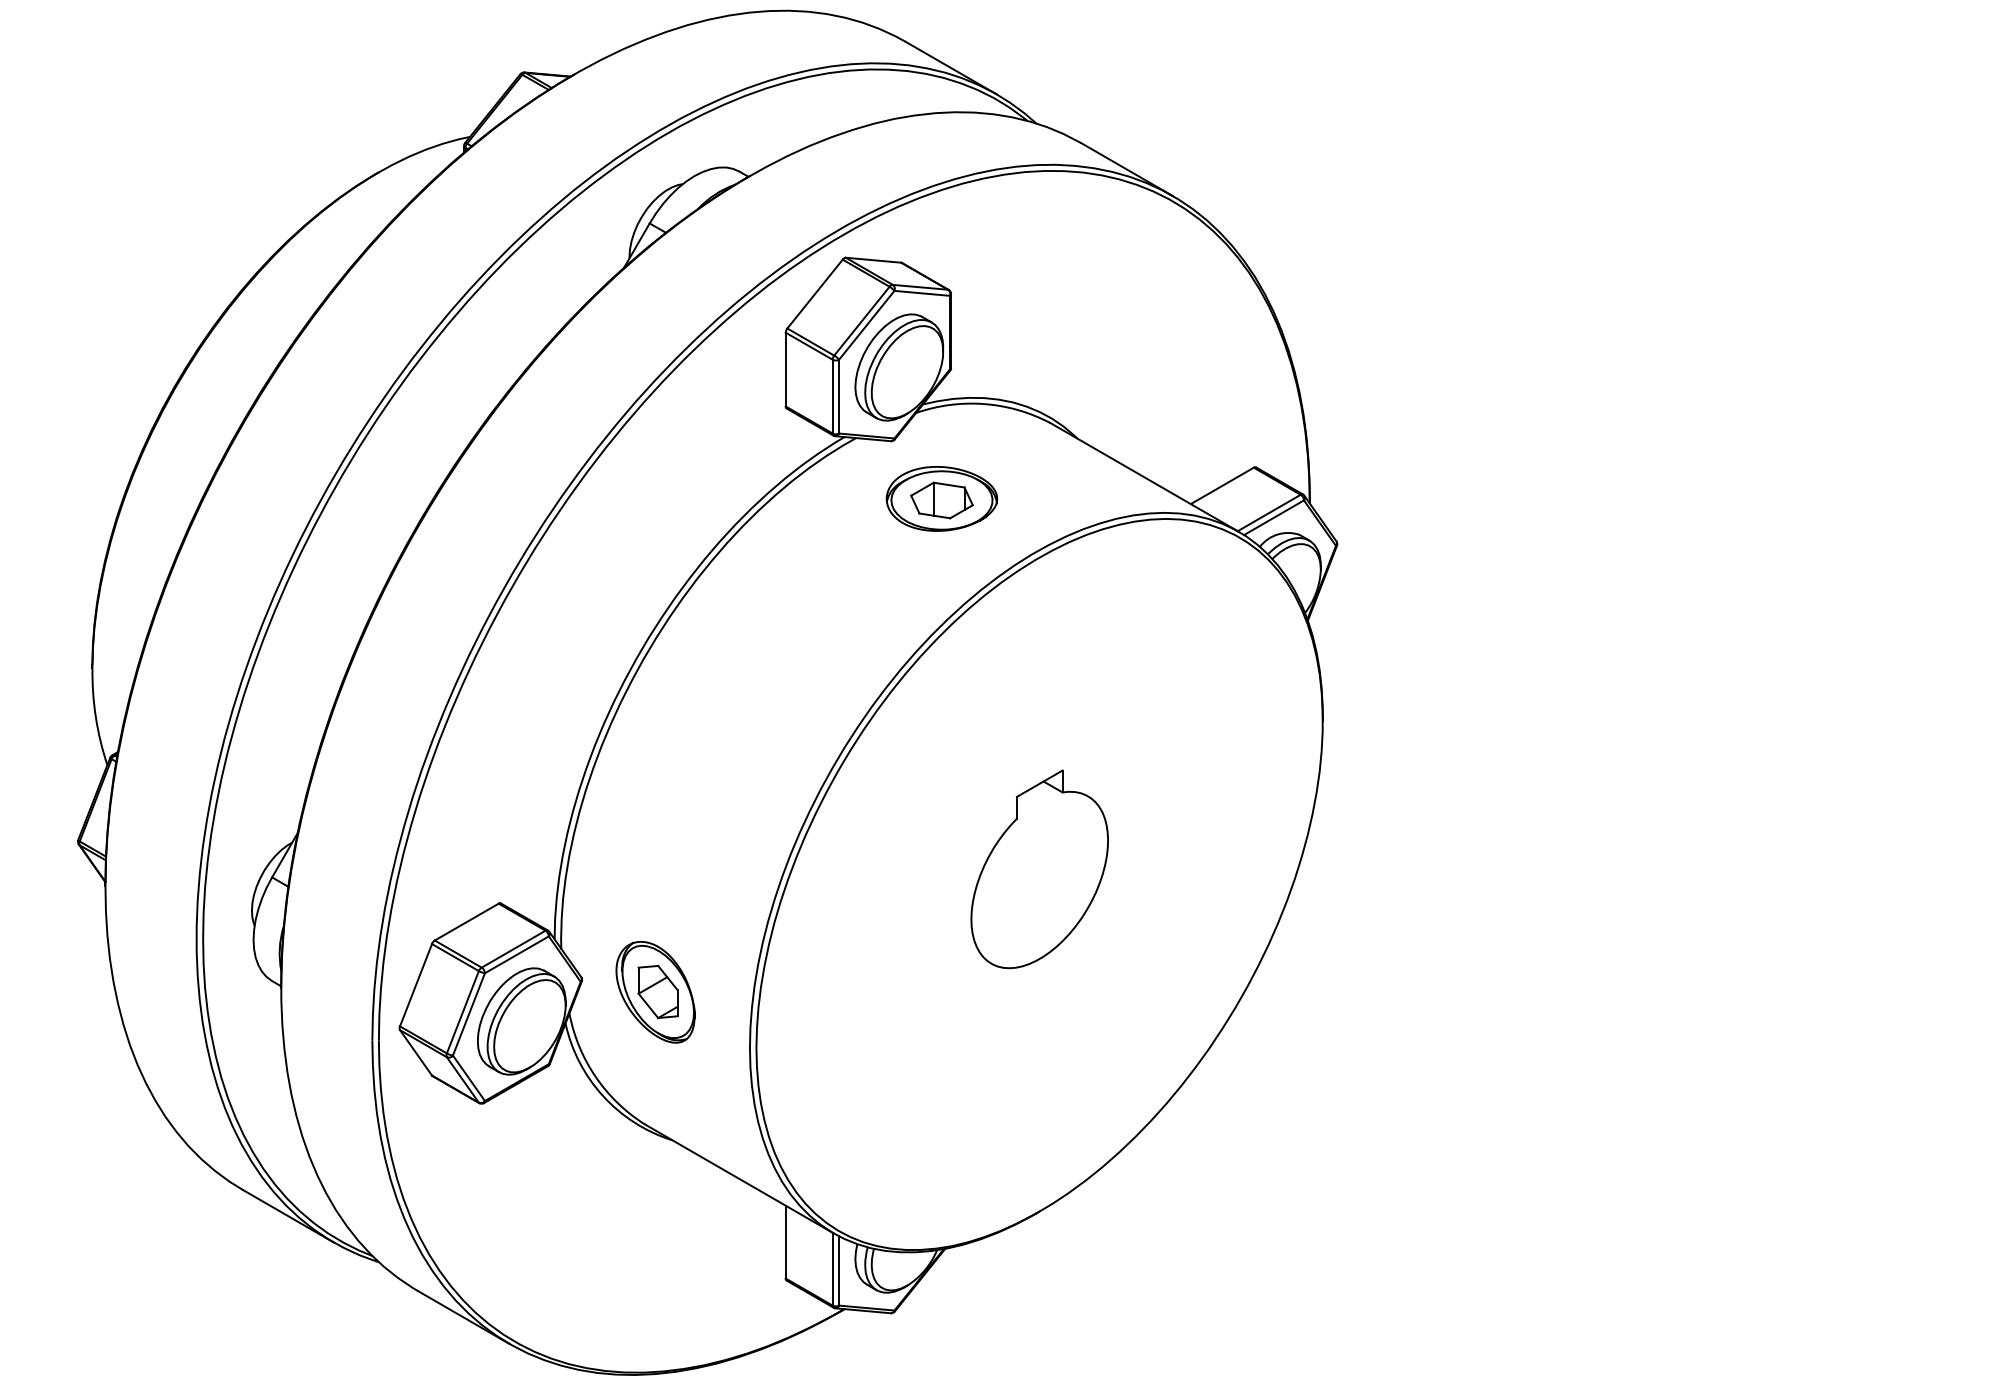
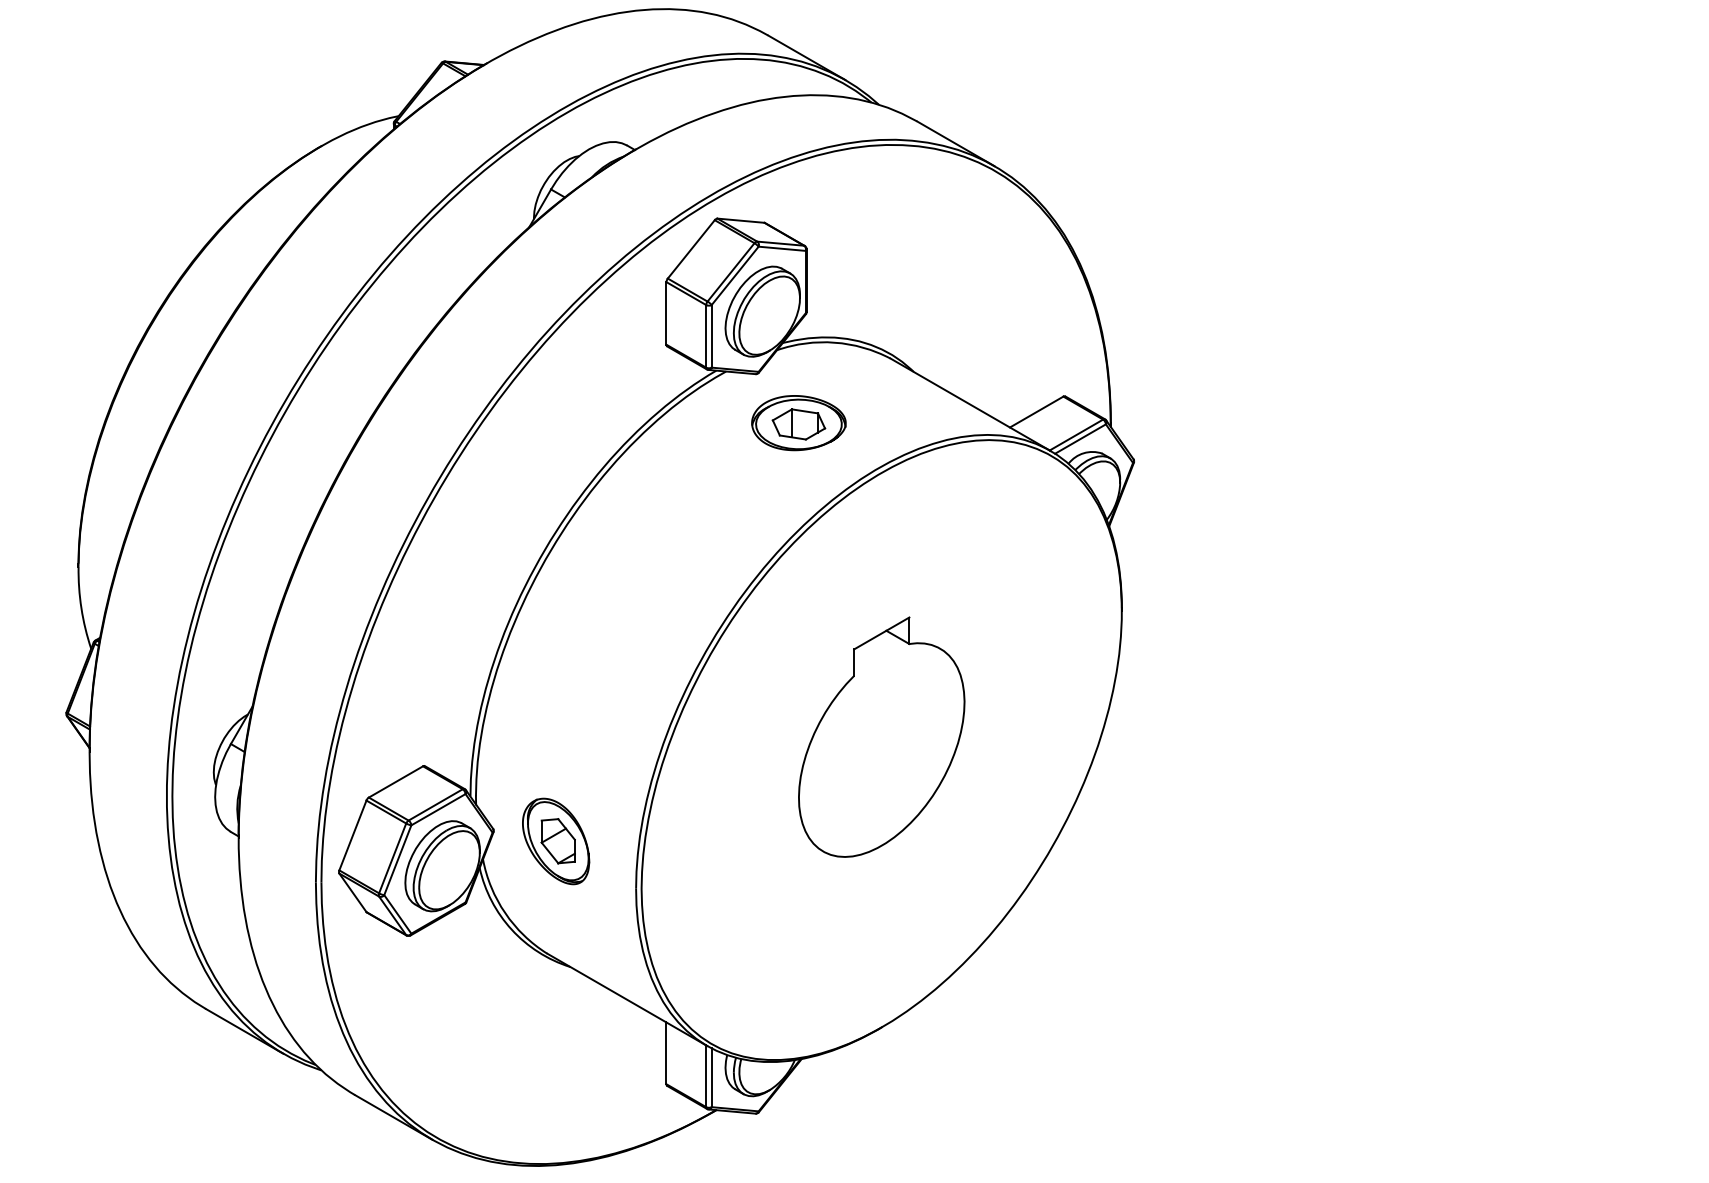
part: (1039, 869) -> (881, 737), size x1.43

